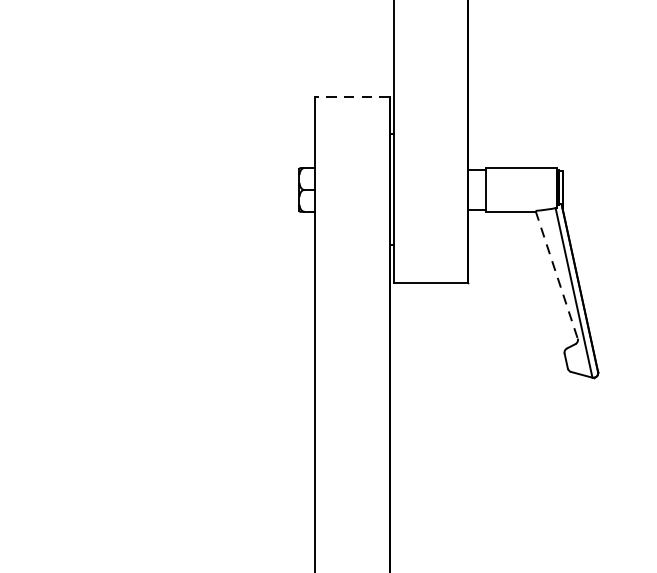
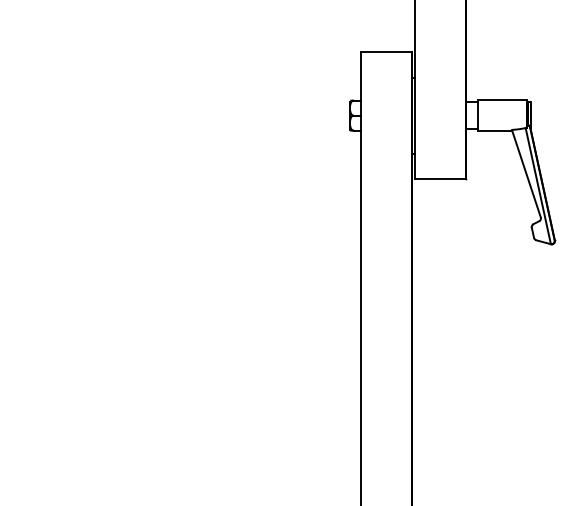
line: (352, 97) -> (386, 52), dashed -> solid
line: (556, 275) -> (526, 174), dashed -> solid

